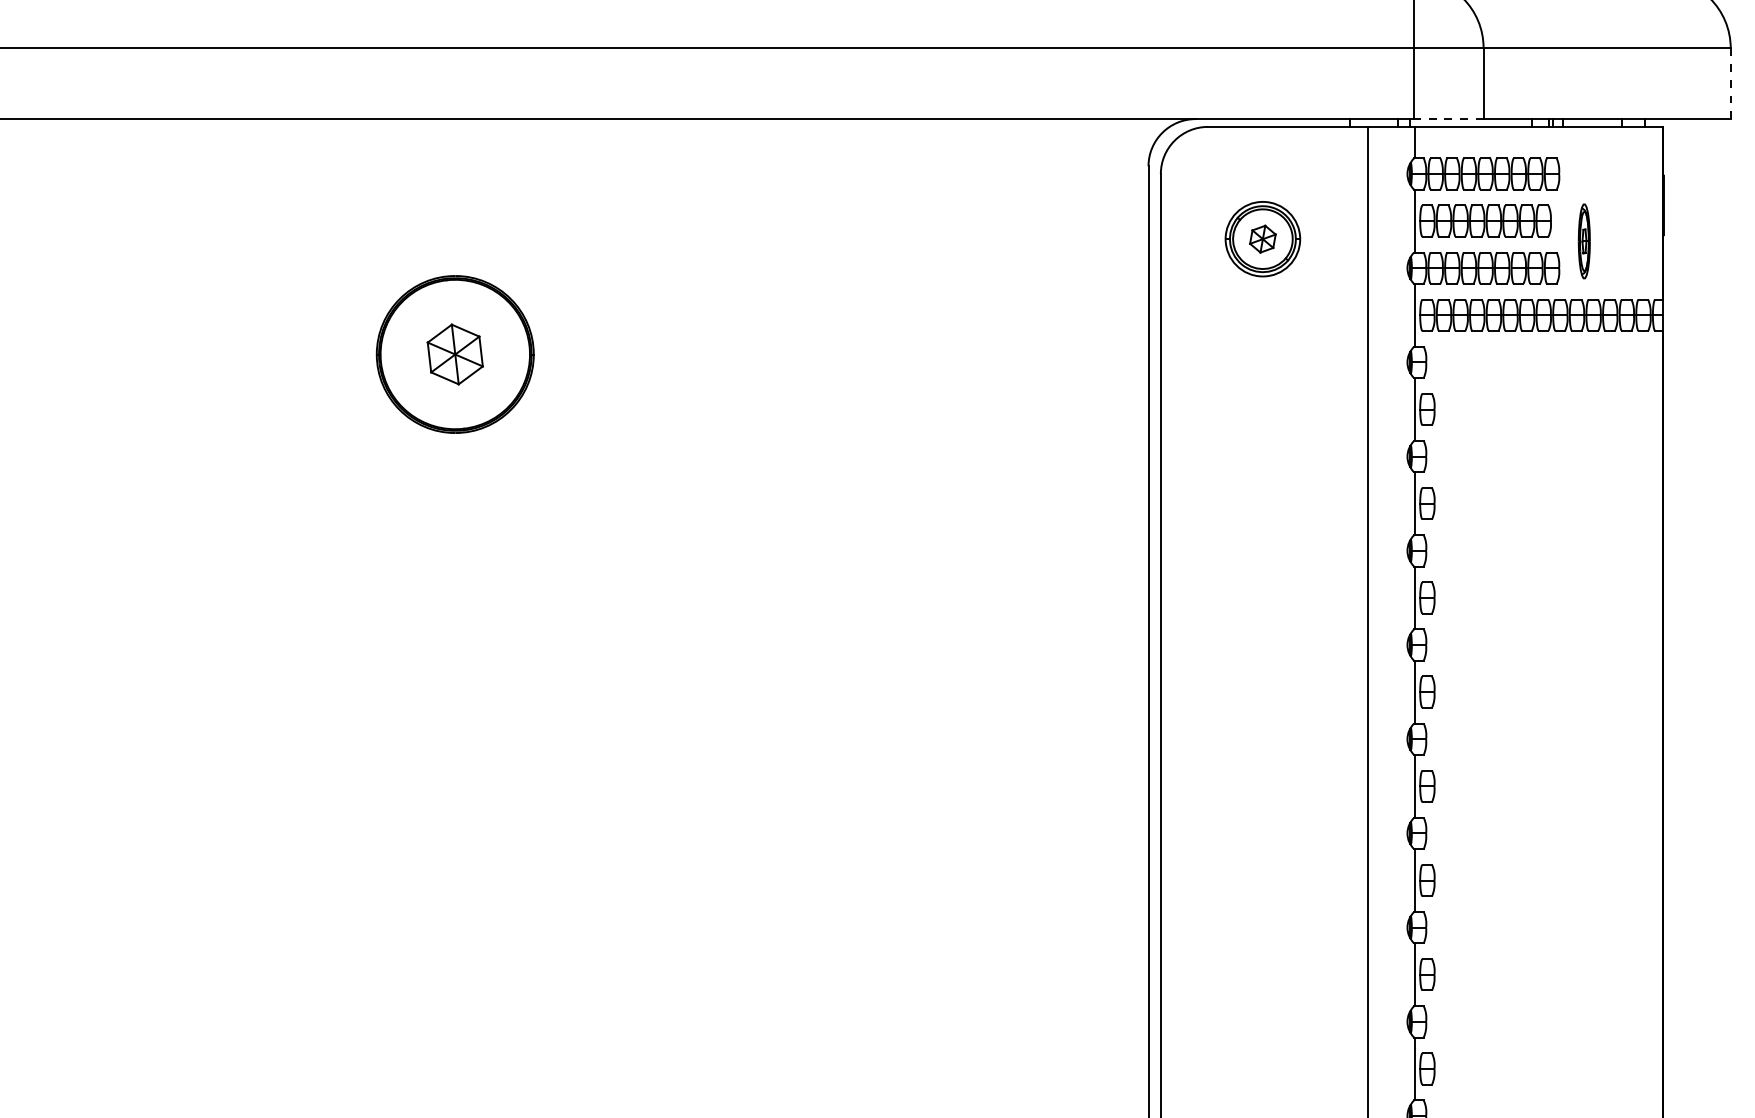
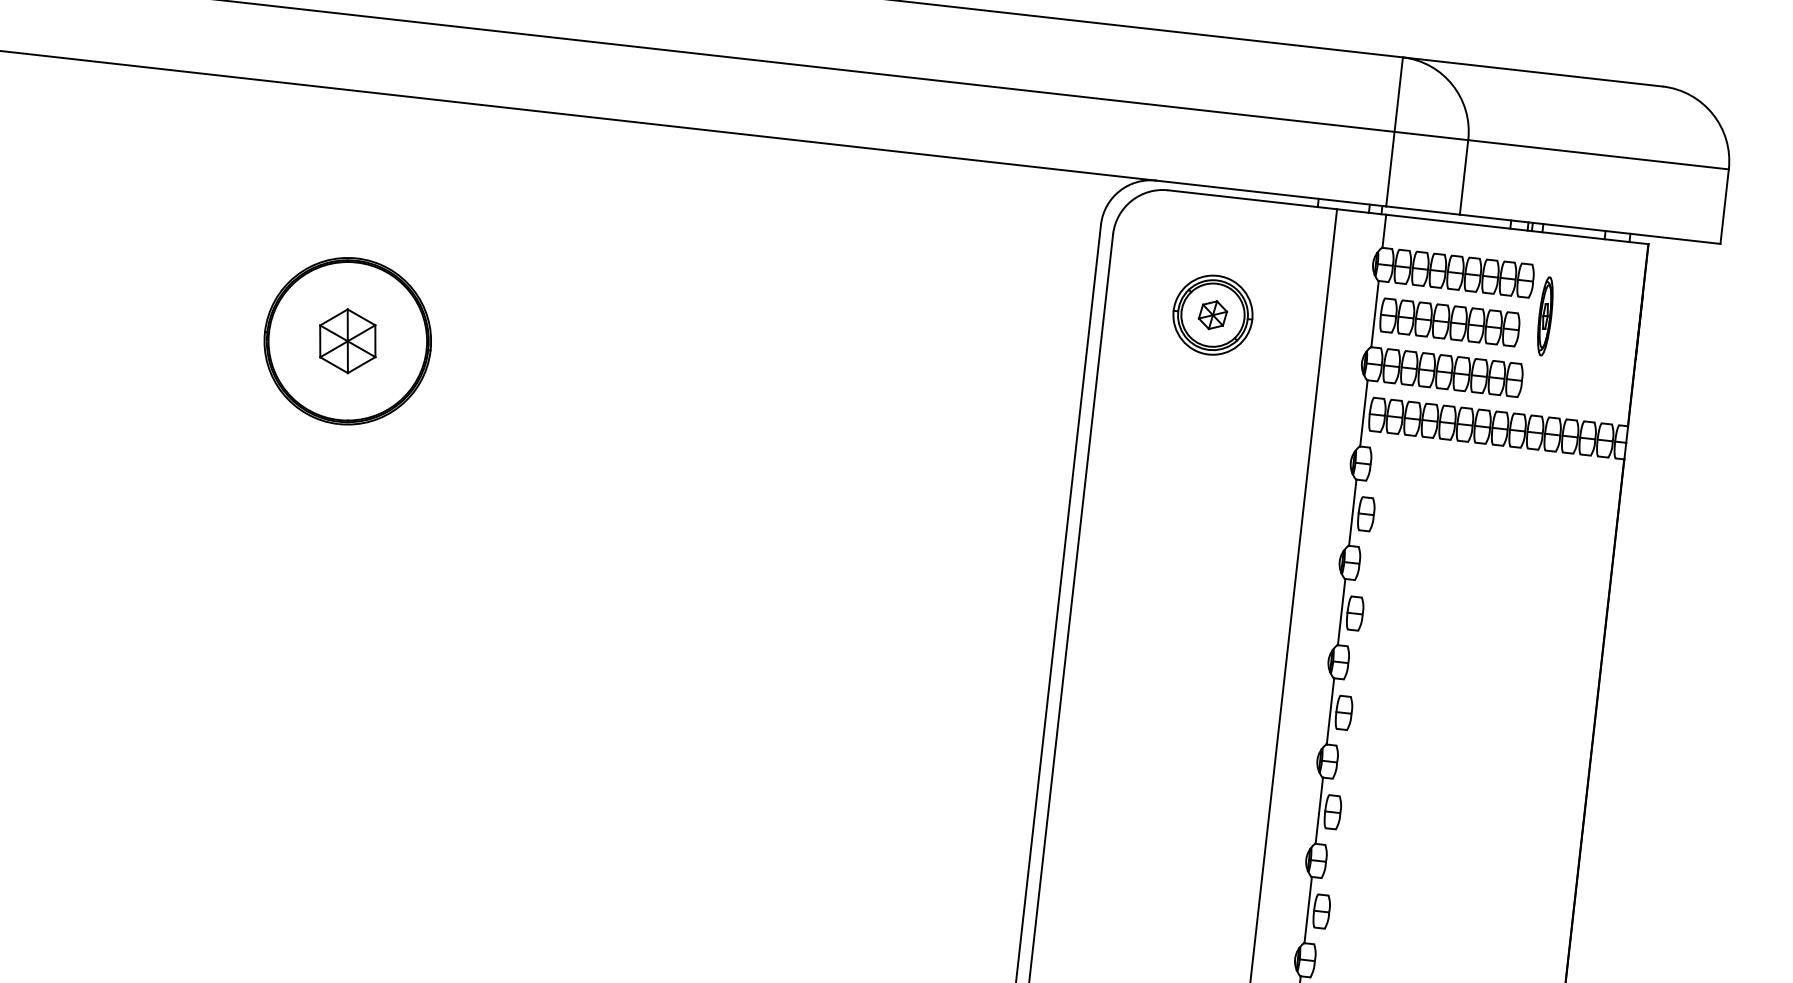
line: (1730, 83) -> (1724, 206), dashed -> solid
line: (1448, 119) -> (1422, 210), dashed -> solid
part: (1583, 241) -> (1544, 316), moved

